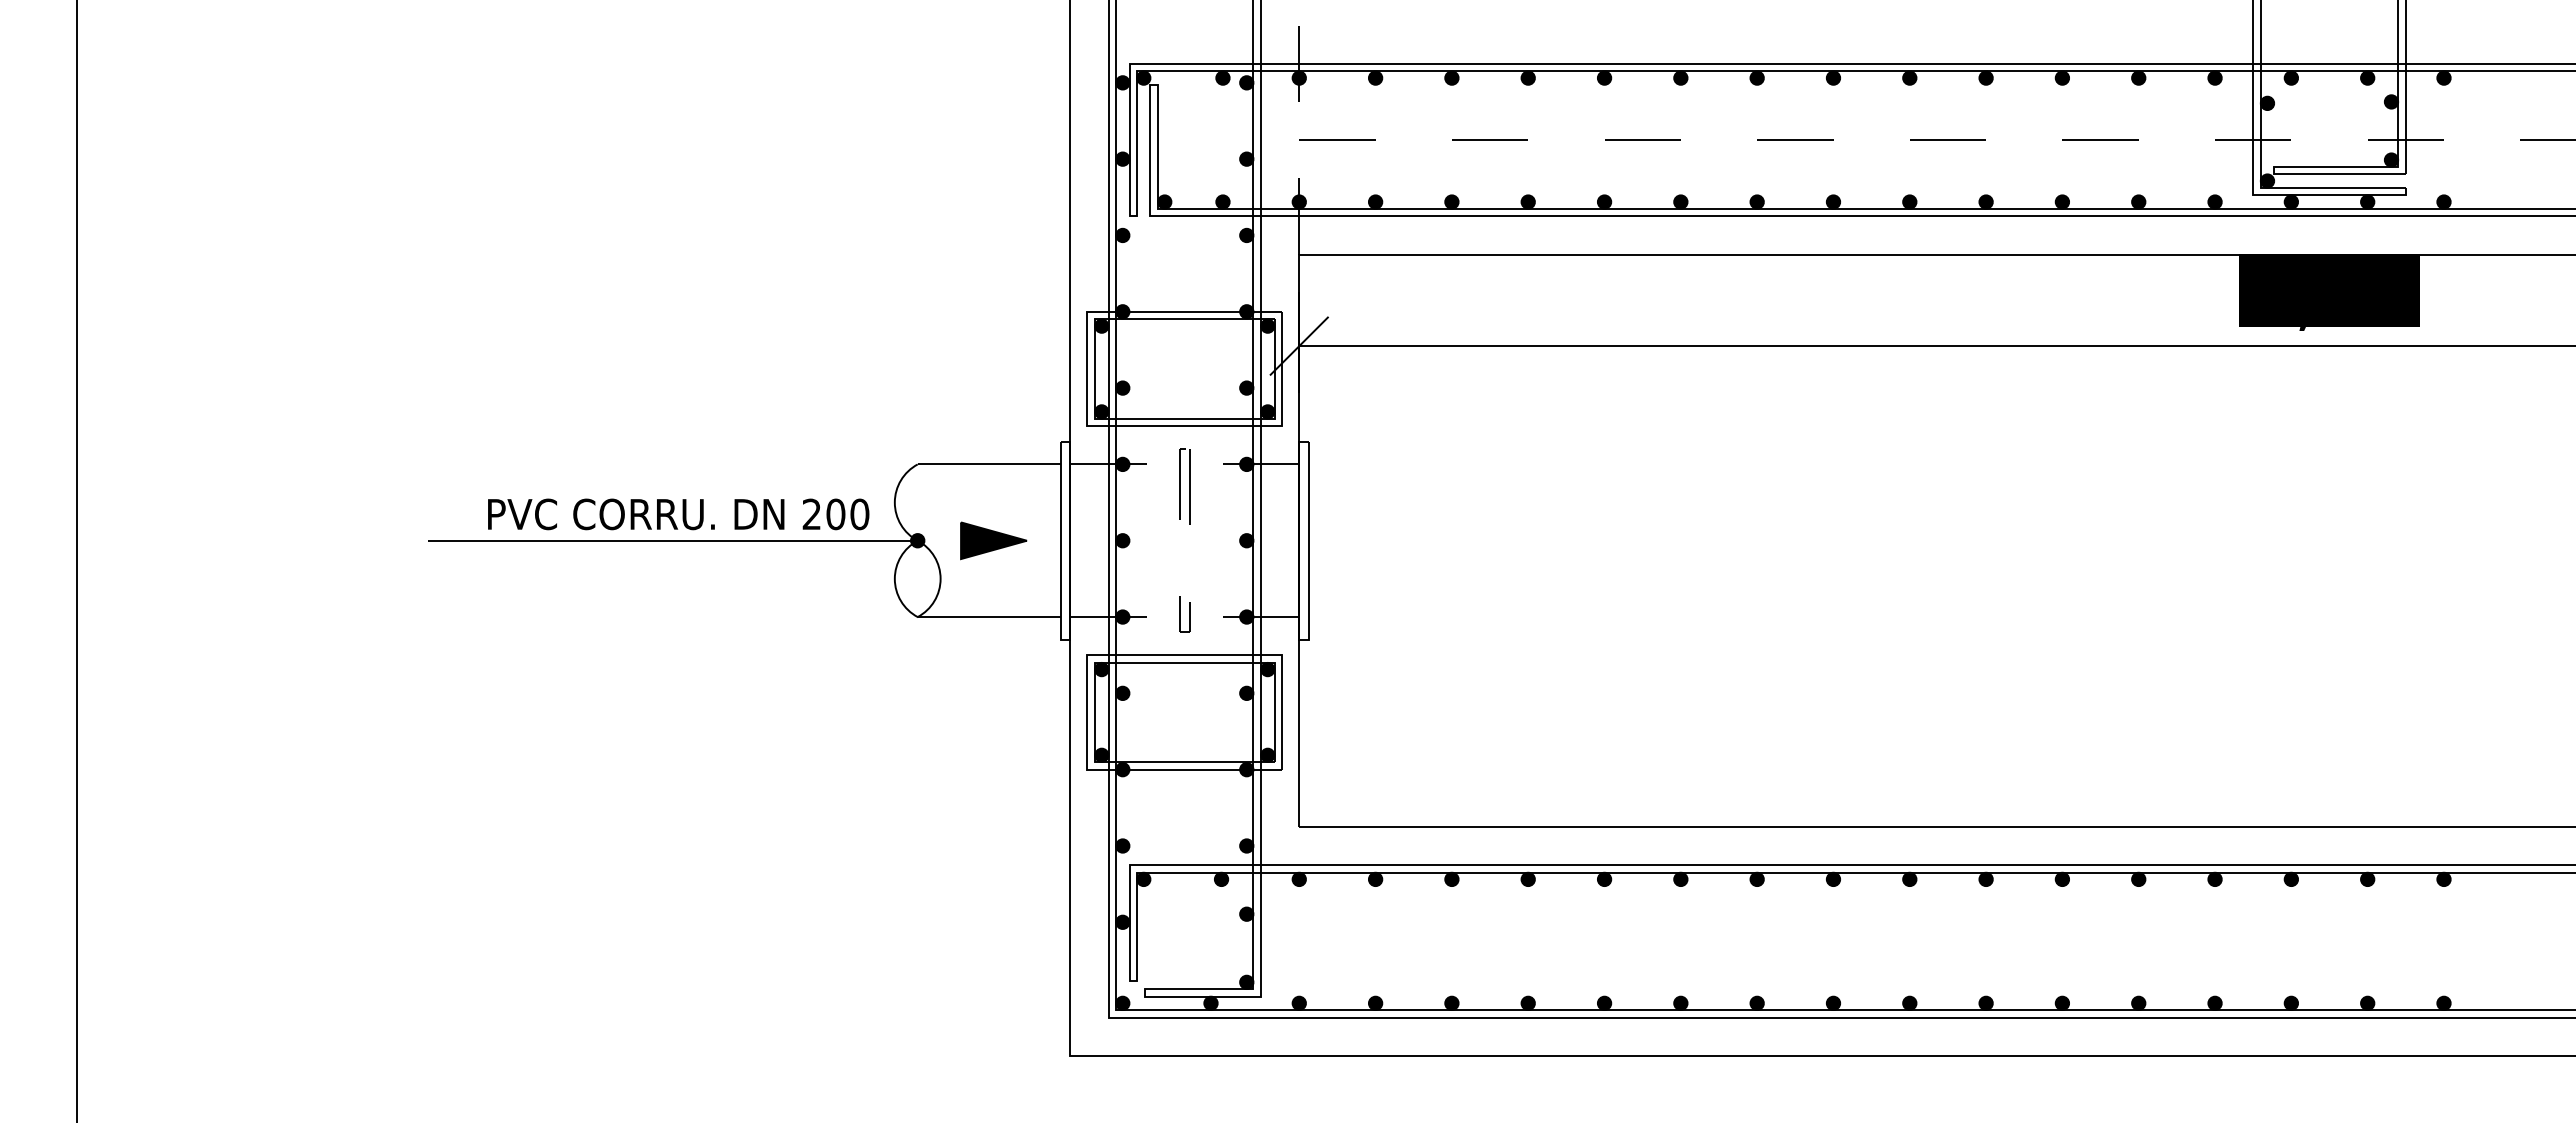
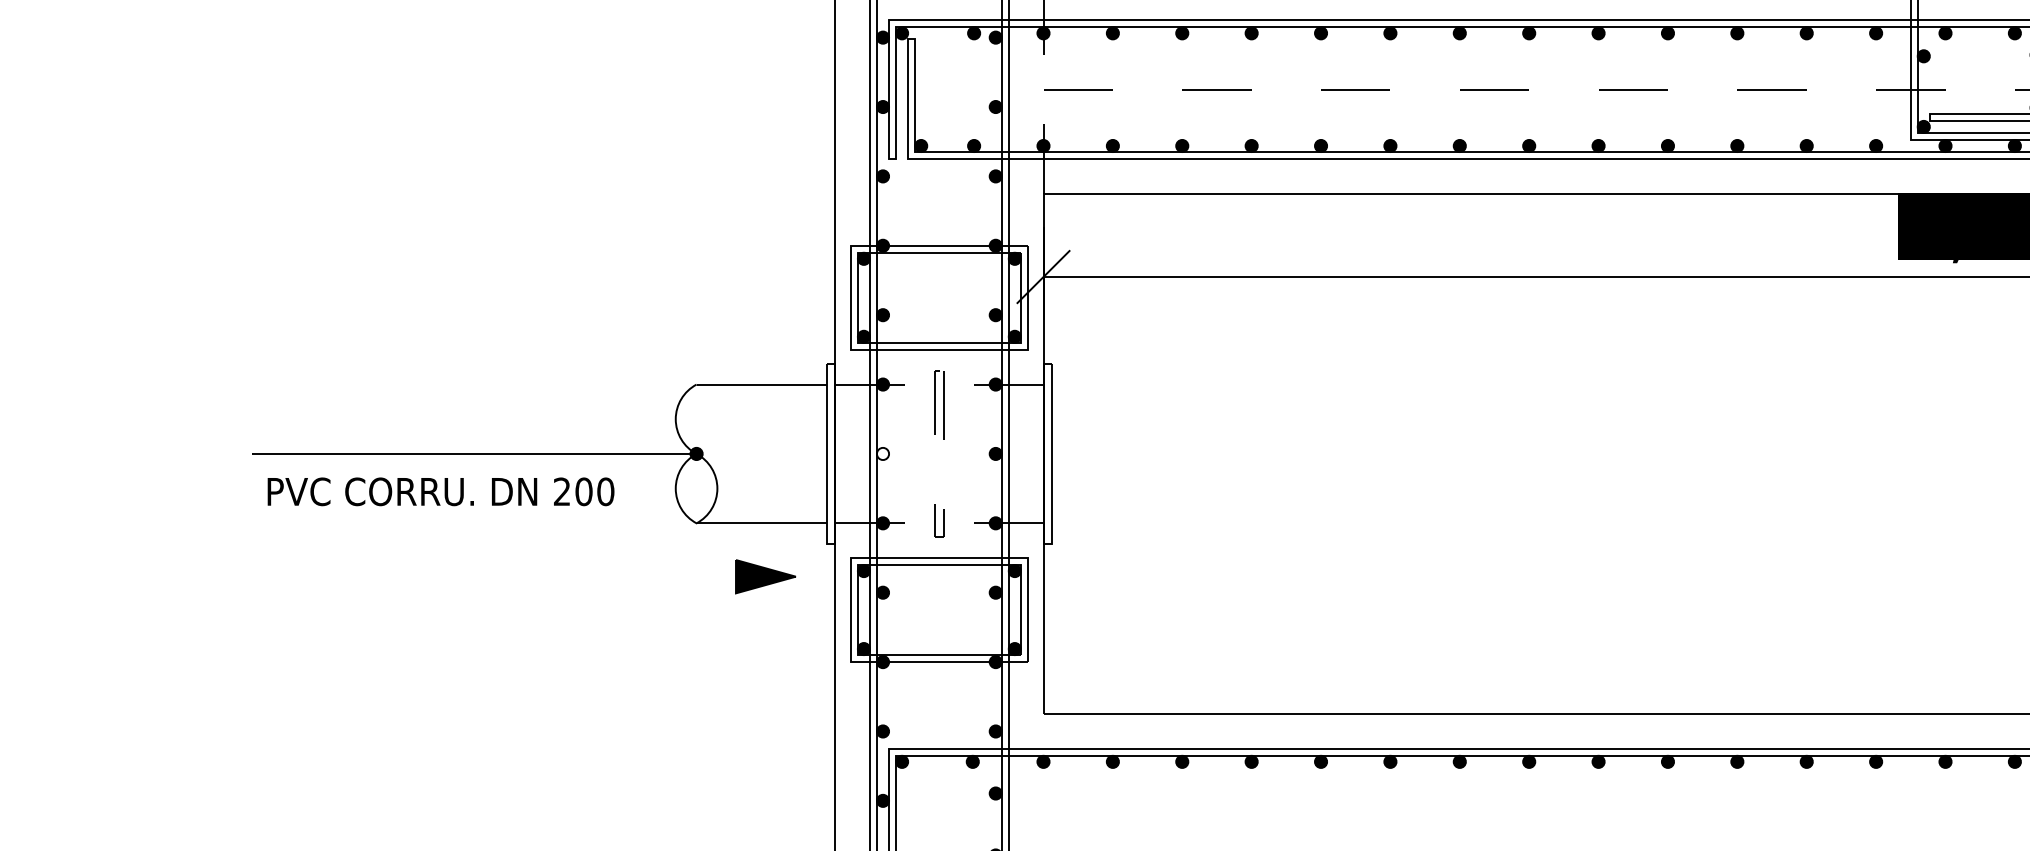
text: (678, 514) -> (440, 491), moved
part: (993, 540) -> (765, 576), moved
fill: (1122, 540) -> (882, 453), removed

